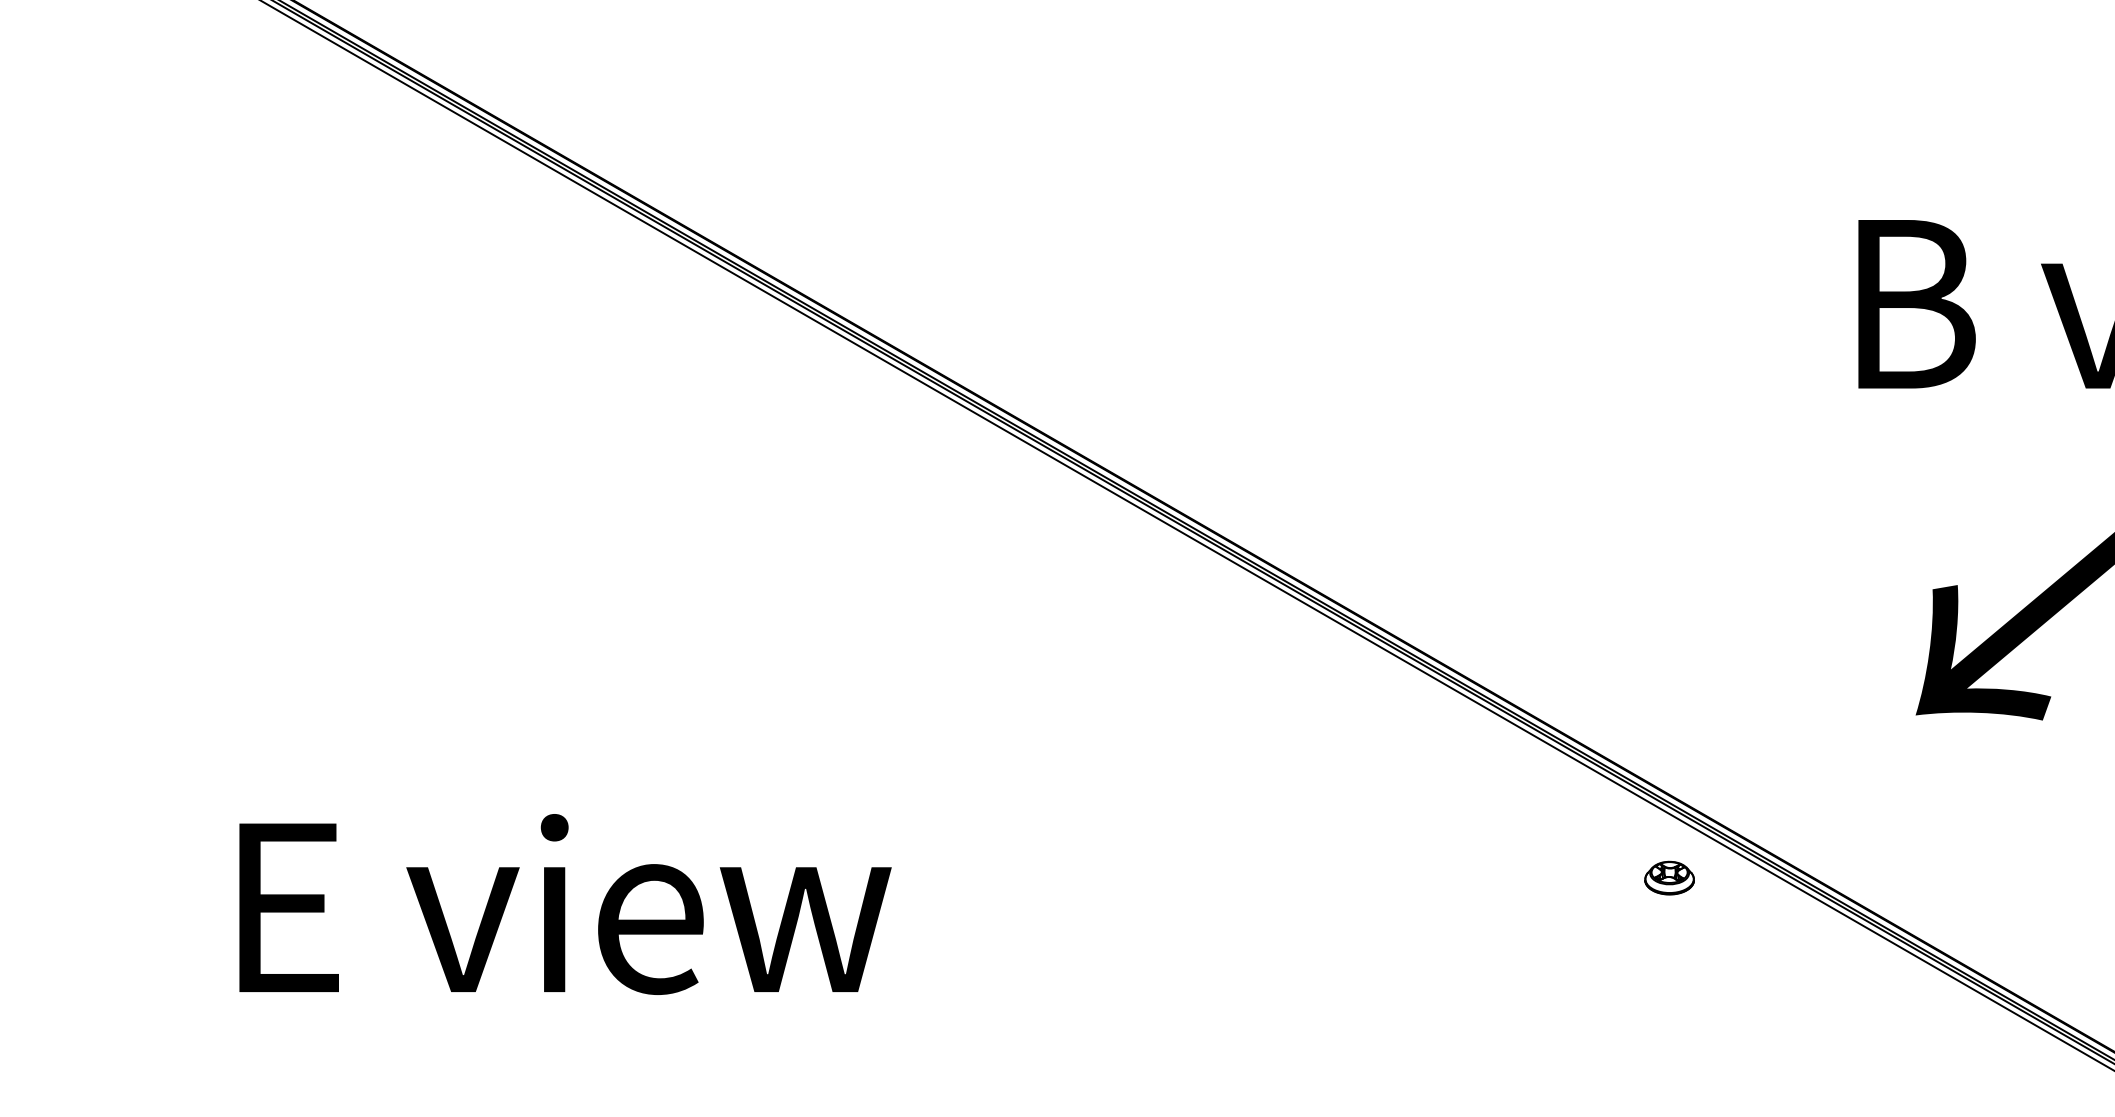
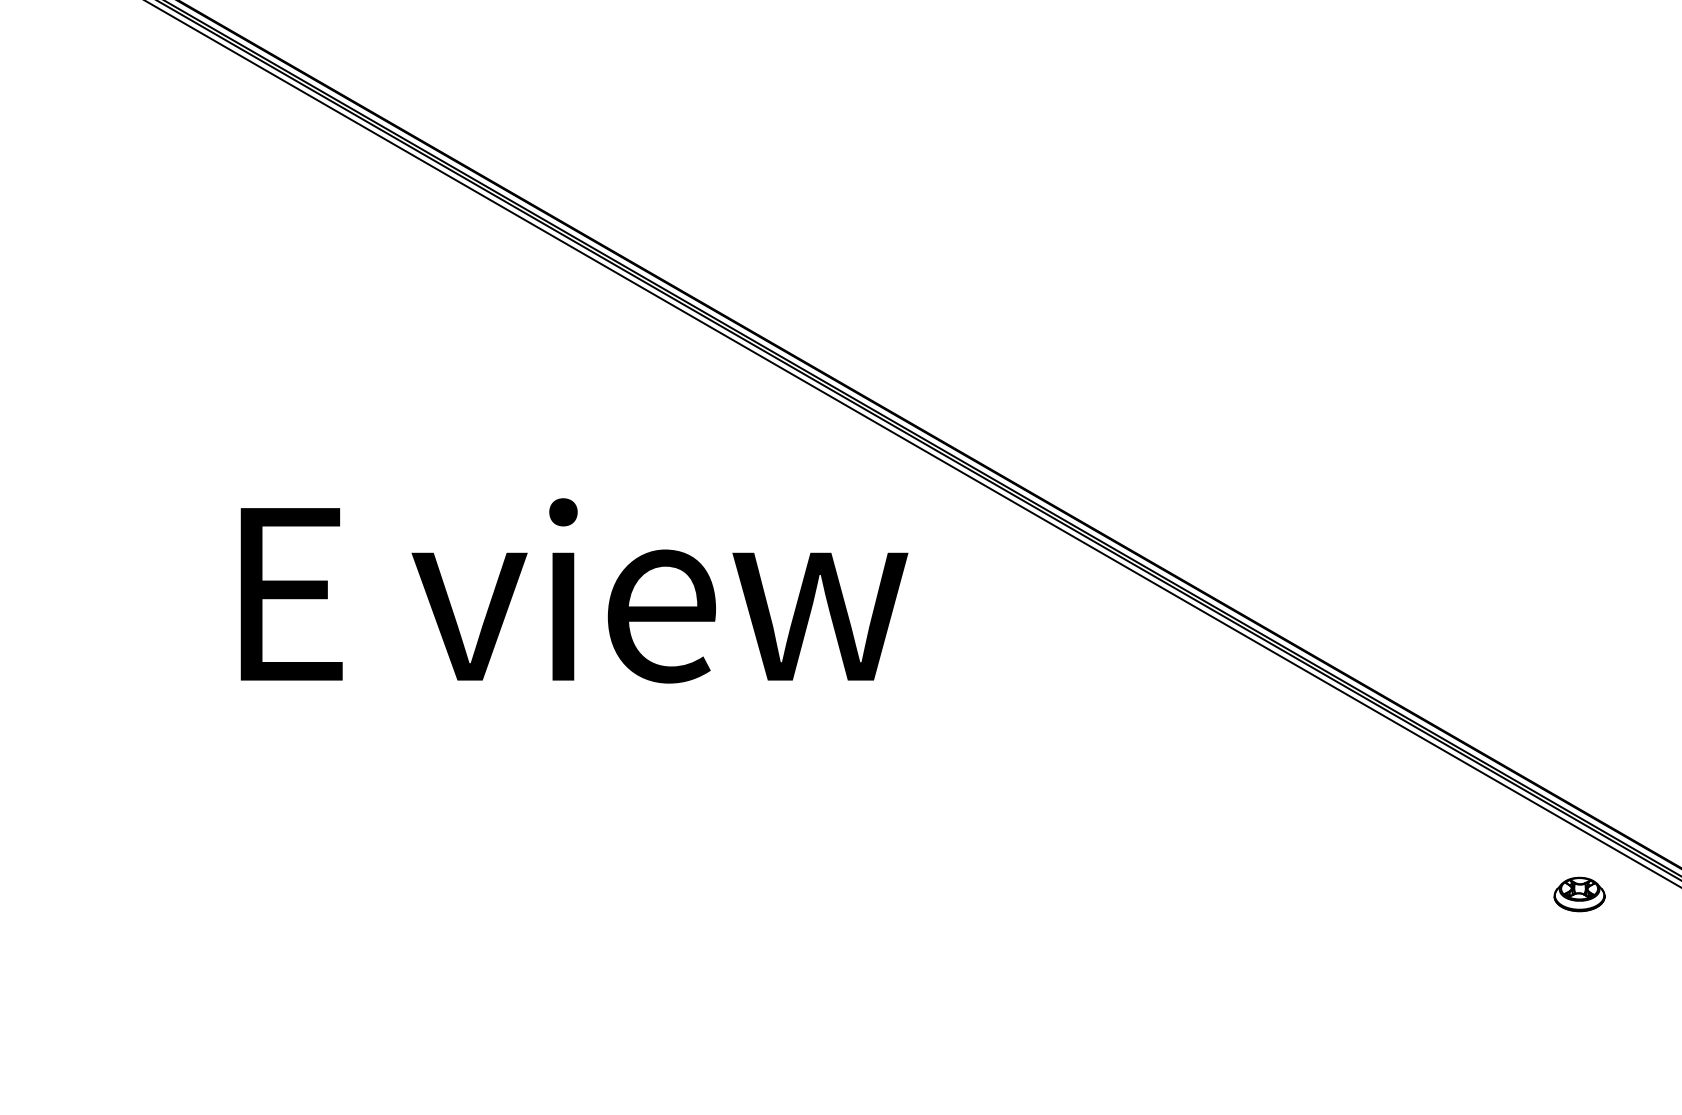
text: (565, 904) -> (574, 590), moved

